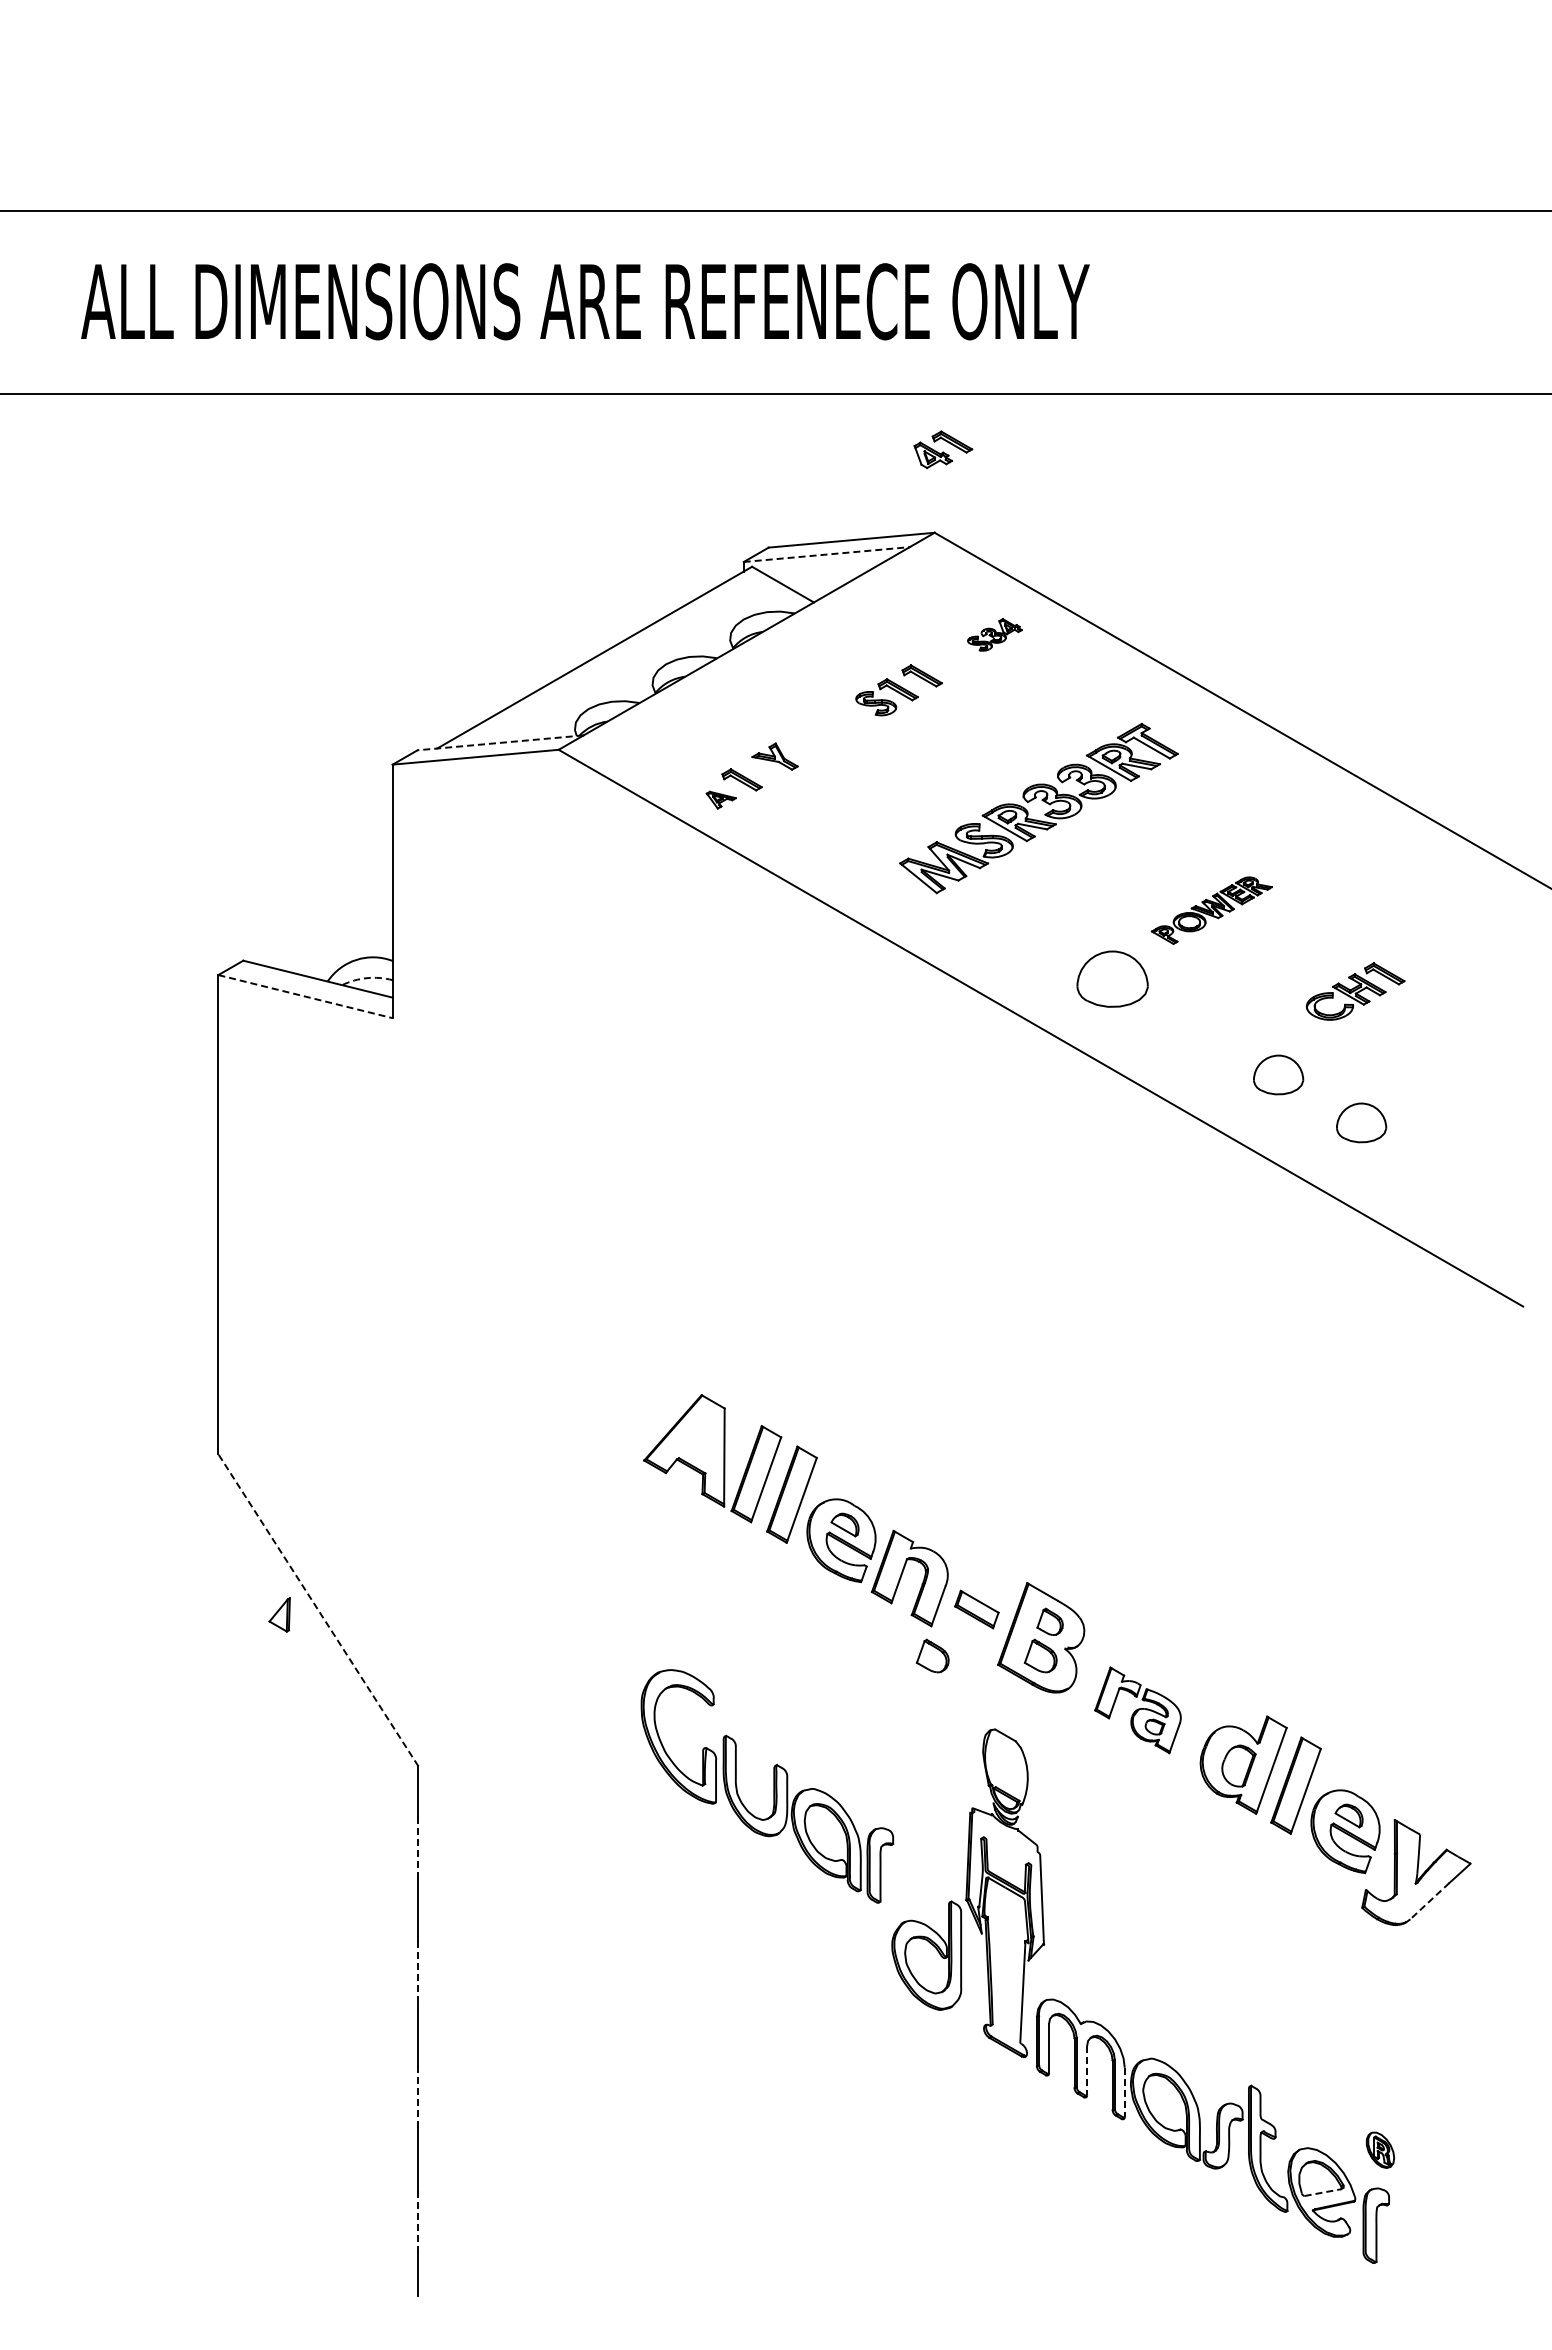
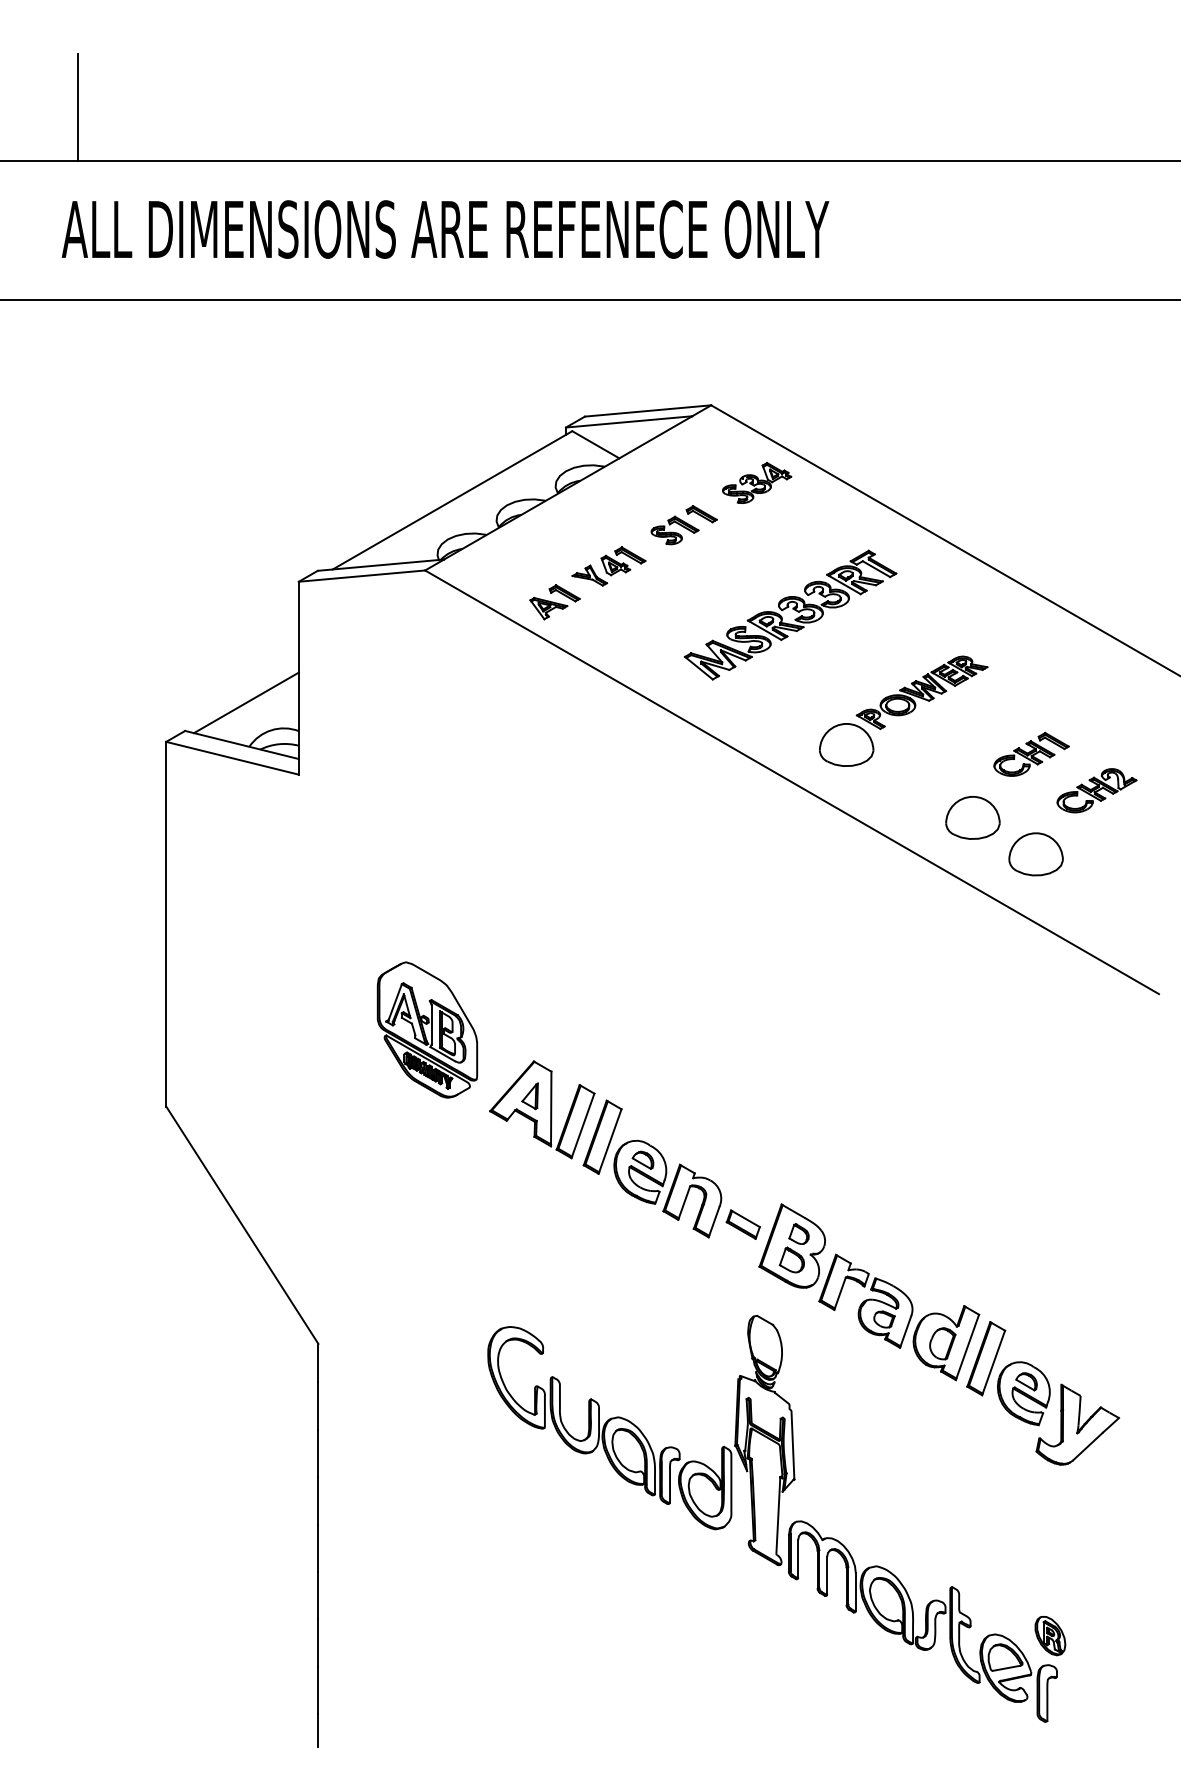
line: (102, 140) -> (78, 106), added
part: (943, 449) -> (623, 561), moved
line: (827, 554) -> (629, 421), dashed -> solid
part: (994, 634) -> (756, 482), size x1.67
line: (500, 742) -> (380, 564), dashed -> solid
part: (721, 800) -> (549, 609), size x1.67
part: (1211, 910) -> (921, 692), size x1.43
line: (323, 923) -> (246, 702), added
arc: (366, 978) -> (278, 744), dashed -> solid
line: (305, 996) -> (232, 758), dashed -> solid
part: (1441, 1038) -> (1096, 790), added
part: (1278, 1074) -> (972, 817), size x1.43
part: (1361, 1122) -> (1036, 854), size x1.43
part: (561, 1353) -> (427, 1029), added
line: (318, 1609) -> (242, 1224), dashed -> solid
part: (279, 1614) -> (530, 1096), moved
part: (932, 1655) -> (709, 1259), removed
part: (1137, 1710) -> (865, 1301), size x1.43
part: (767, 1786) -> (584, 1415), moved
line: (418, 1848) -> (318, 1406), dashed -> solid
line: (1429, 1901) -> (1087, 1446), dashed -> solid
line: (418, 1973) -> (318, 1501), dashed -> solid
line: (1087, 2070) -> (827, 1575), dashed -> solid
line: (1124, 2092) -> (855, 1592), dashed -> solid
line: (418, 2097) -> (318, 1595), dashed -> solid
part: (1380, 2150) -> (1050, 1636), size x1.43
line: (1323, 2192) -> (1007, 1668), dashed -> solid
line: (418, 2222) -> (318, 1691), dashed -> solid

